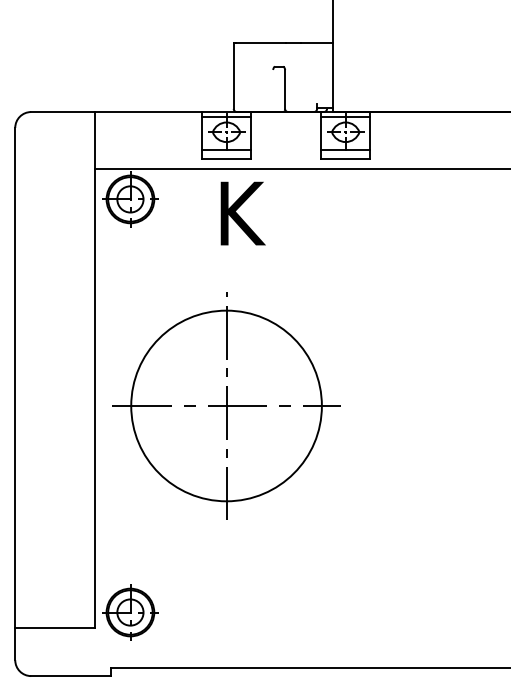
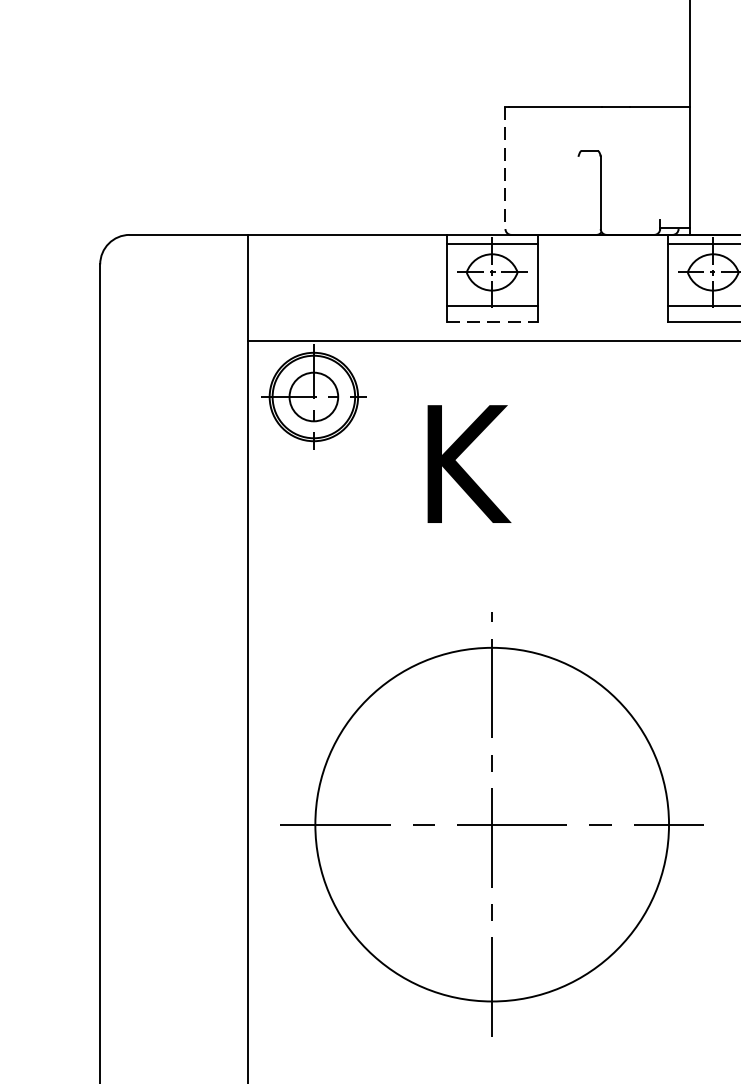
line: (233, 75) -> (505, 167), solid -> dashed
line: (226, 159) -> (492, 322), solid -> dashed
text: (242, 213) -> (467, 463), moved
part: (226, 405) -> (492, 823), moved

